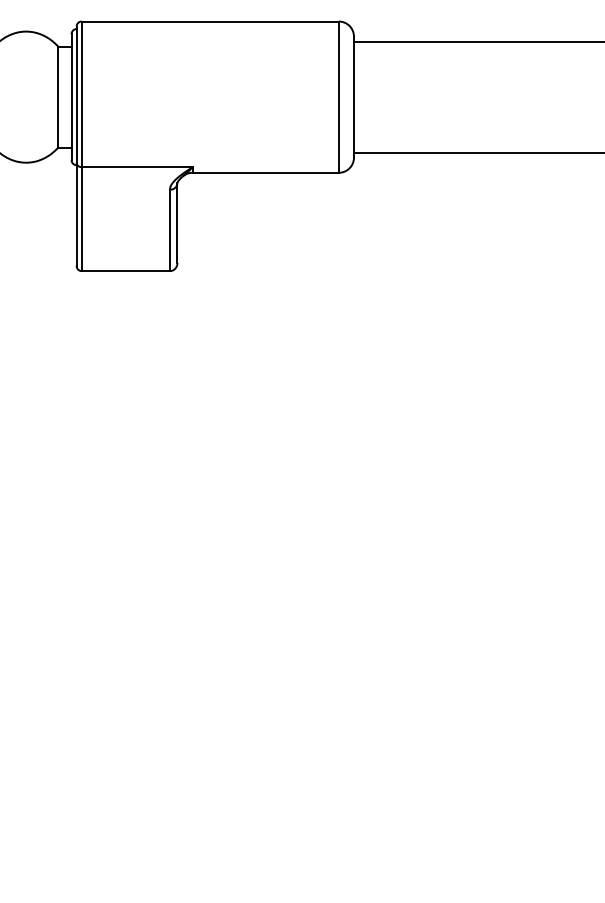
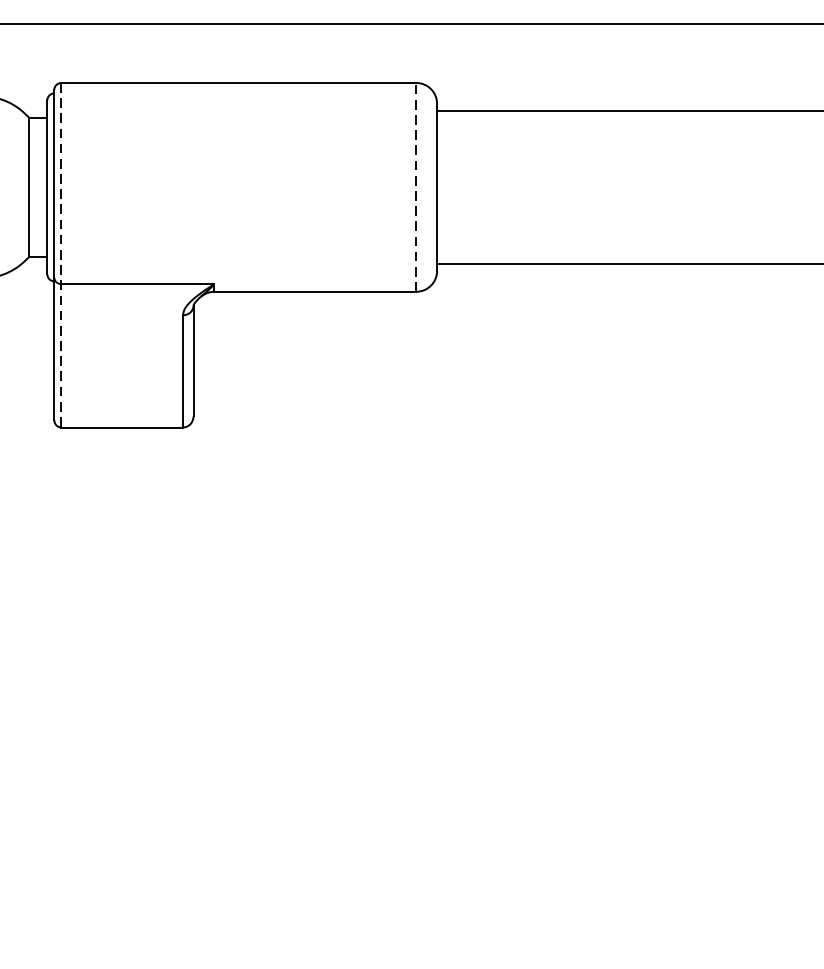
line: (338, 97) -> (415, 187), solid -> dashed
line: (81, 146) -> (61, 255), solid -> dashed

